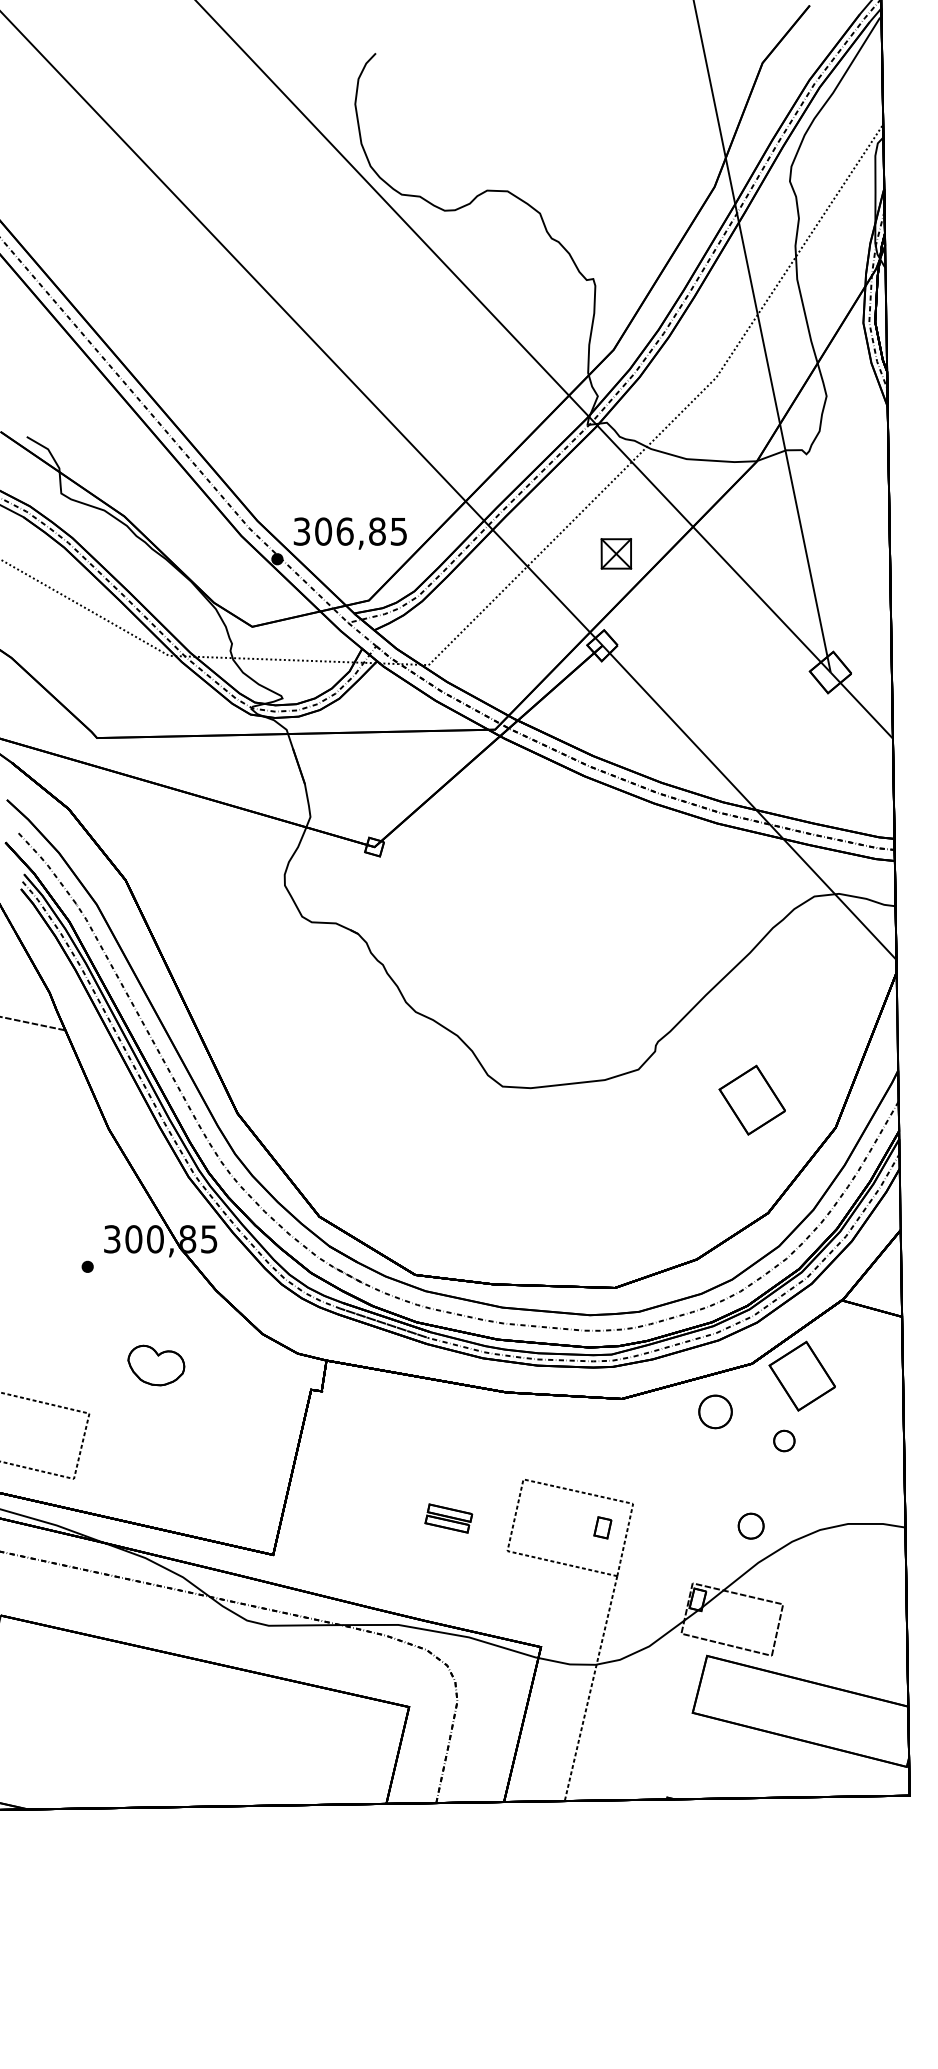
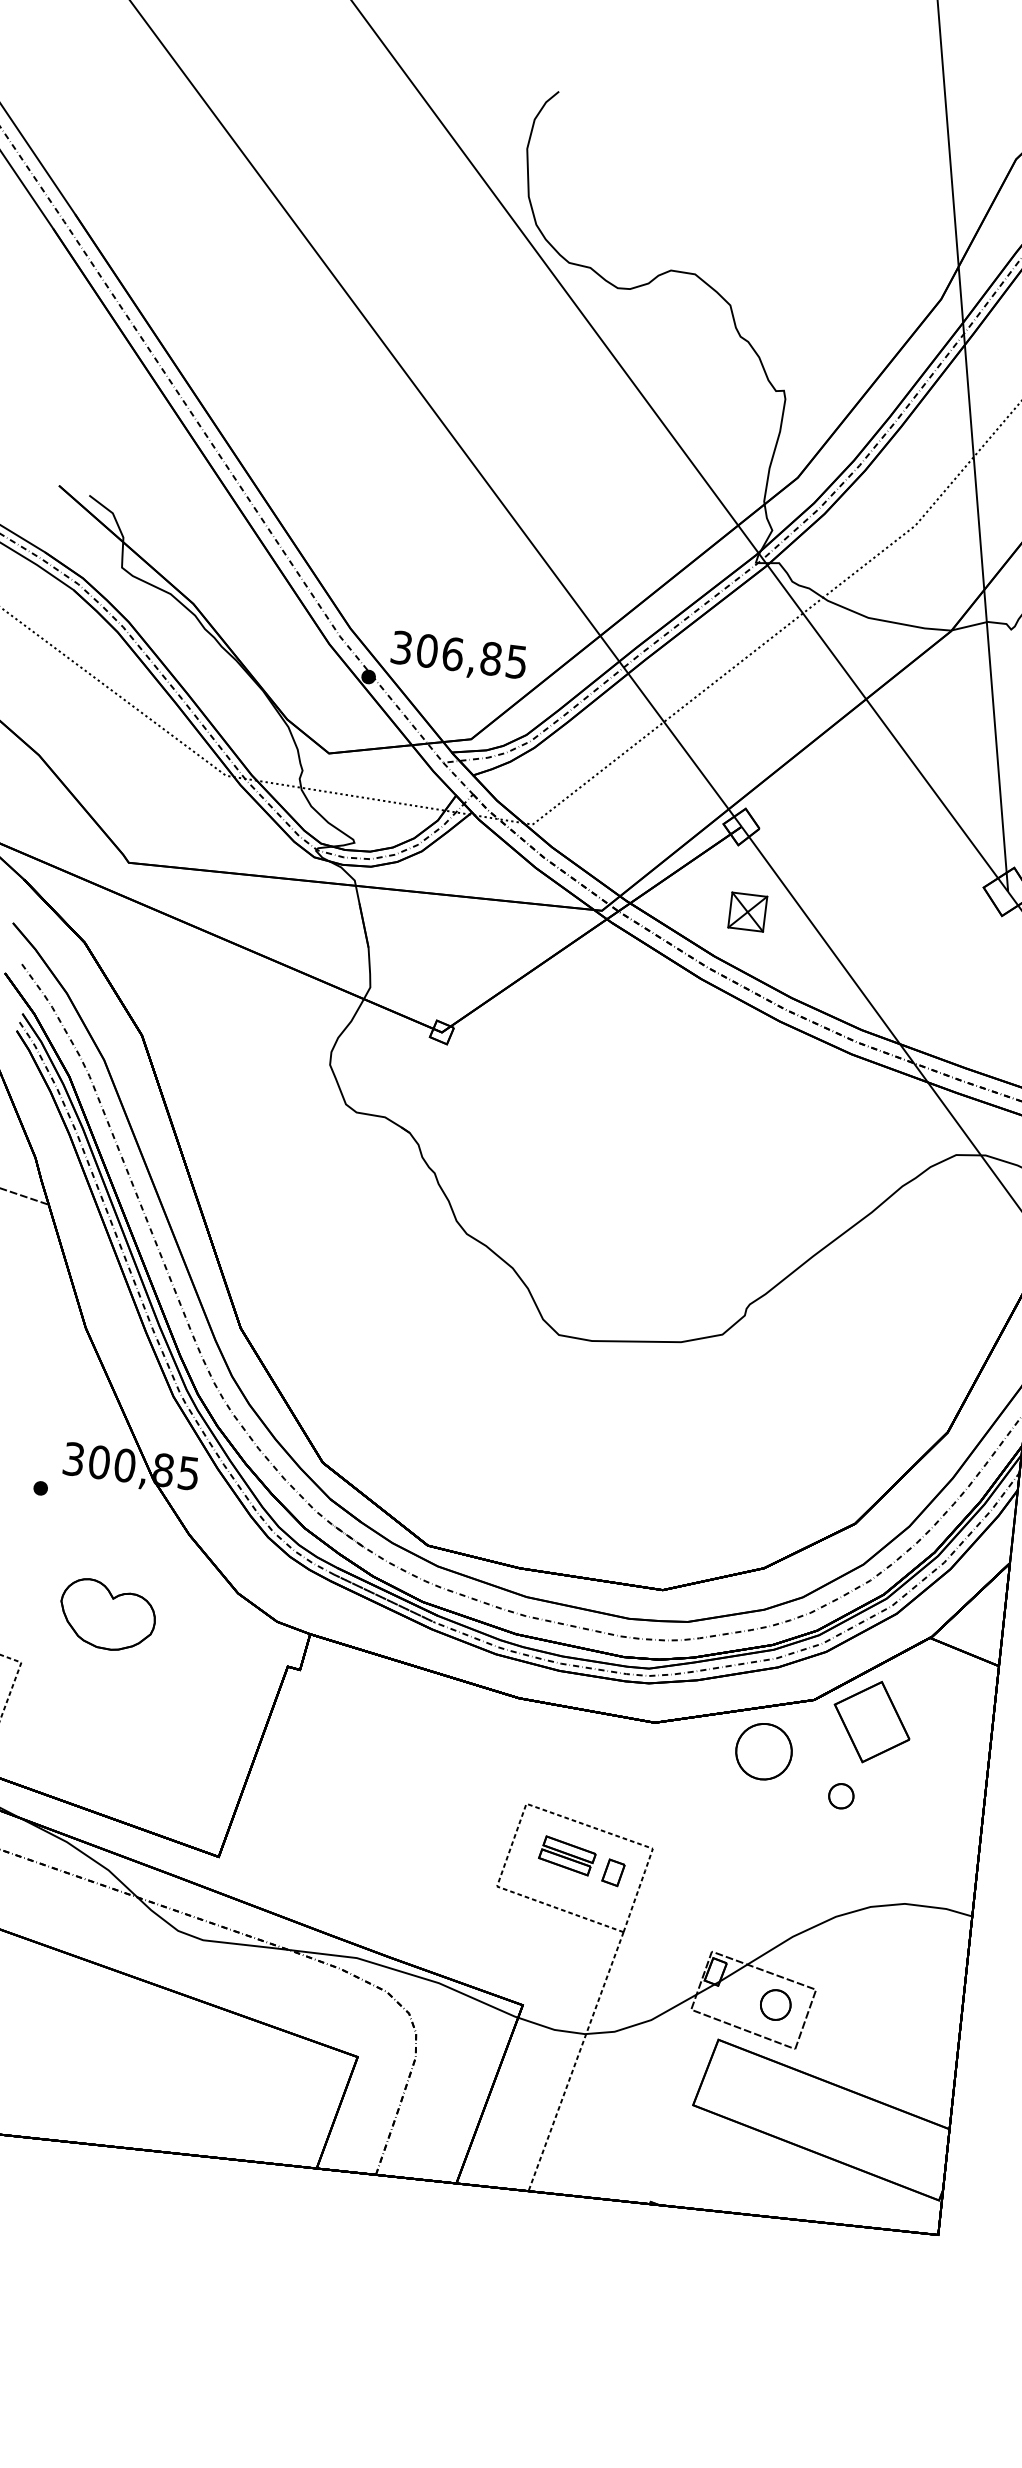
part: (616, 553) -> (747, 911), moved
part: (751, 1099) -> (852, 1386), removed
part: (156, 1365) -> (107, 1615), size x1.43
part: (715, 1411) -> (763, 1751), size x1.43
part: (448, 1518) -> (567, 1855), moved
part: (750, 1525) -> (775, 2004), moved

